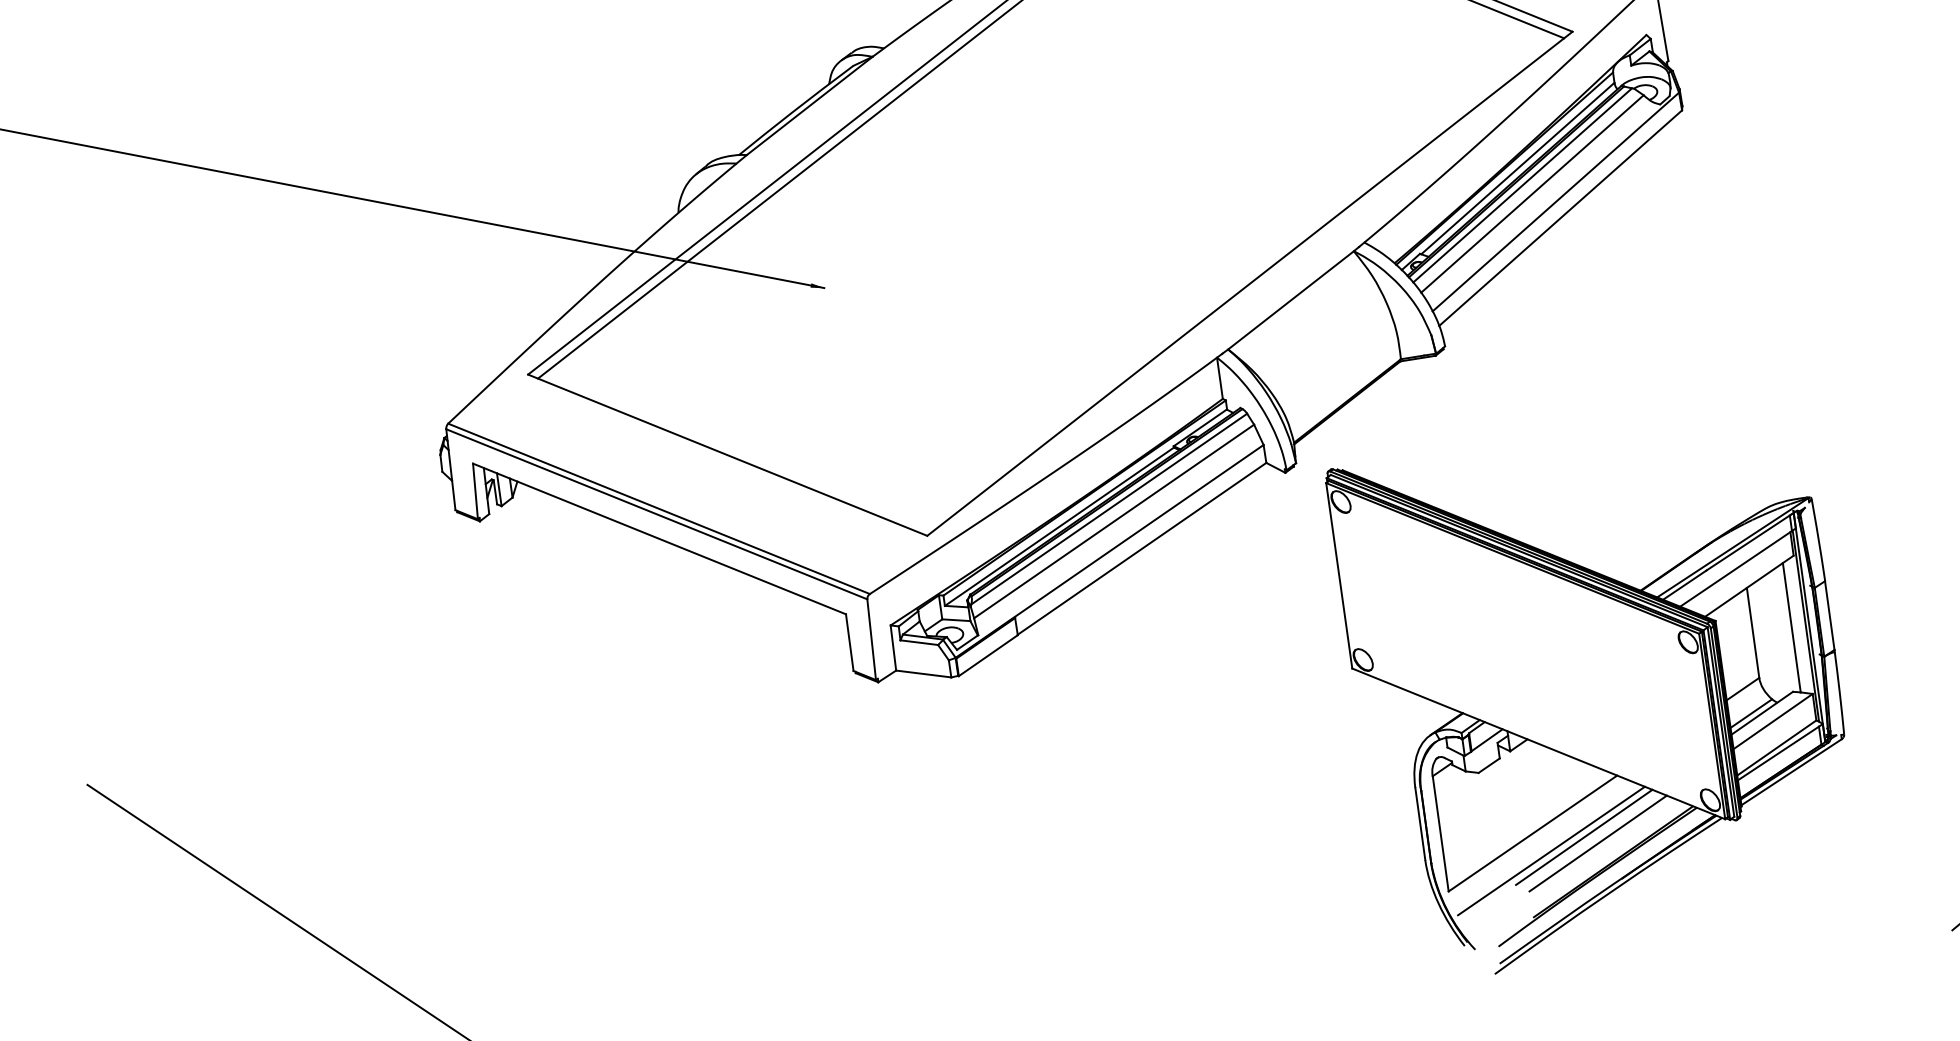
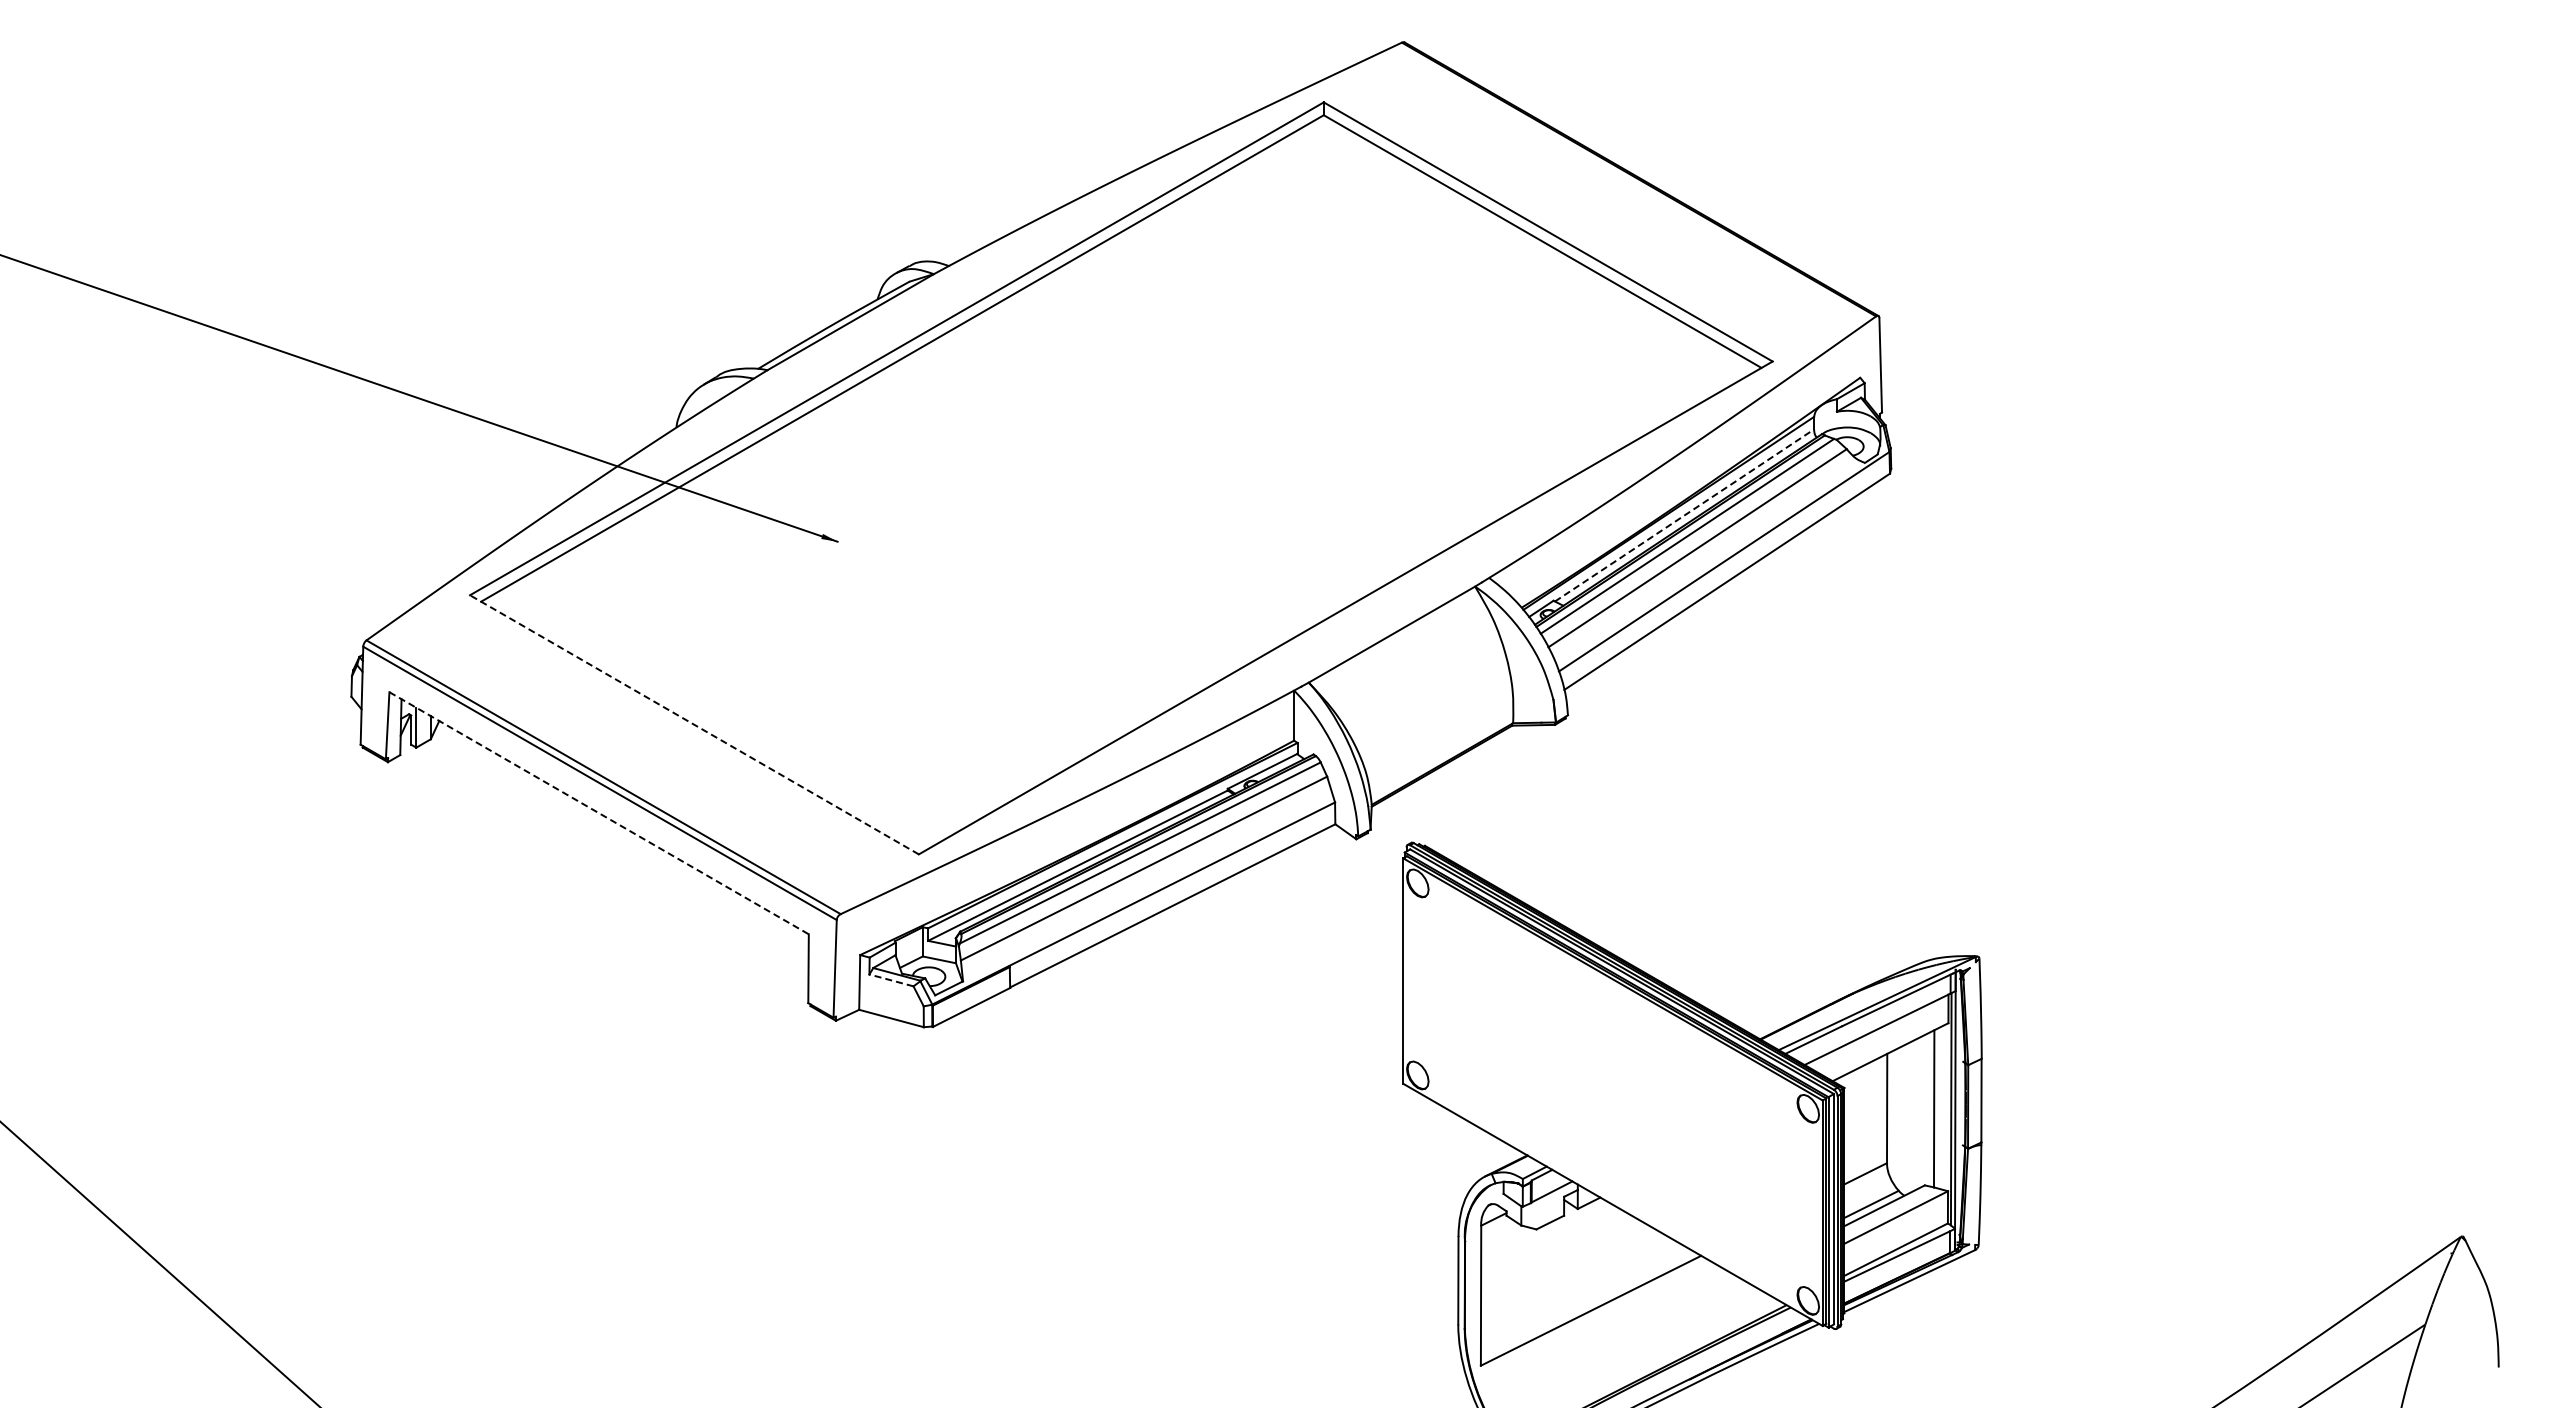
line: (1517, 168) -> (1684, 515), solid -> dashed
line: (727, 454) -> (694, 724), solid -> dashed
line: (659, 539) -> (599, 813), solid -> dashed
line: (919, 642) -> (891, 980), solid -> dashed
line: (1584, 837) -> (1651, 1323), removed
line: (1598, 843) -> (1667, 1333), removed
line: (1551, 850) -> (1610, 1334), removed

